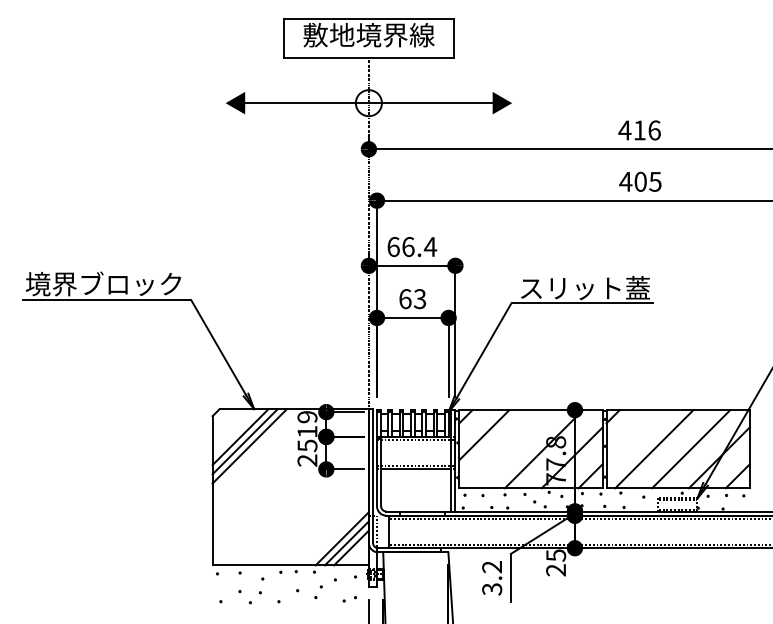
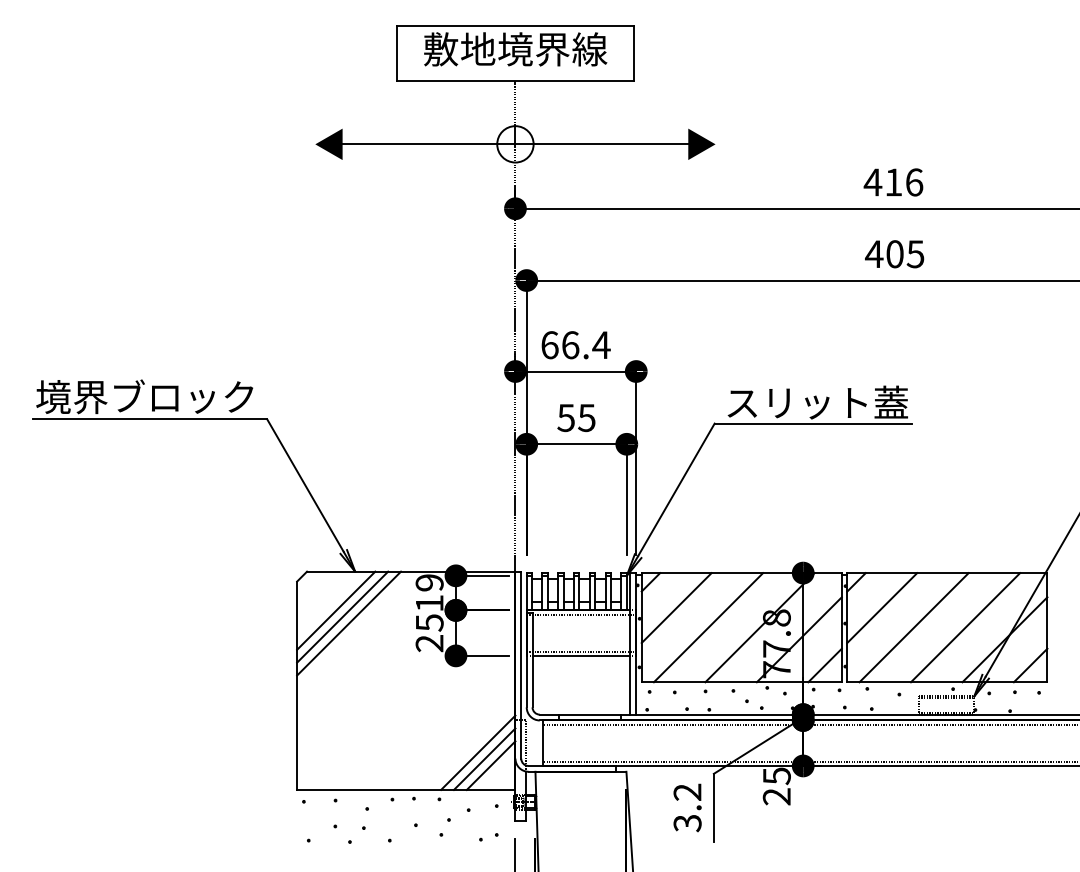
text: (412, 299) -> (576, 418), 63 -> 55
line: (631, 435) -> (882, 608), added
line: (507, 449) -> (709, 628), added

